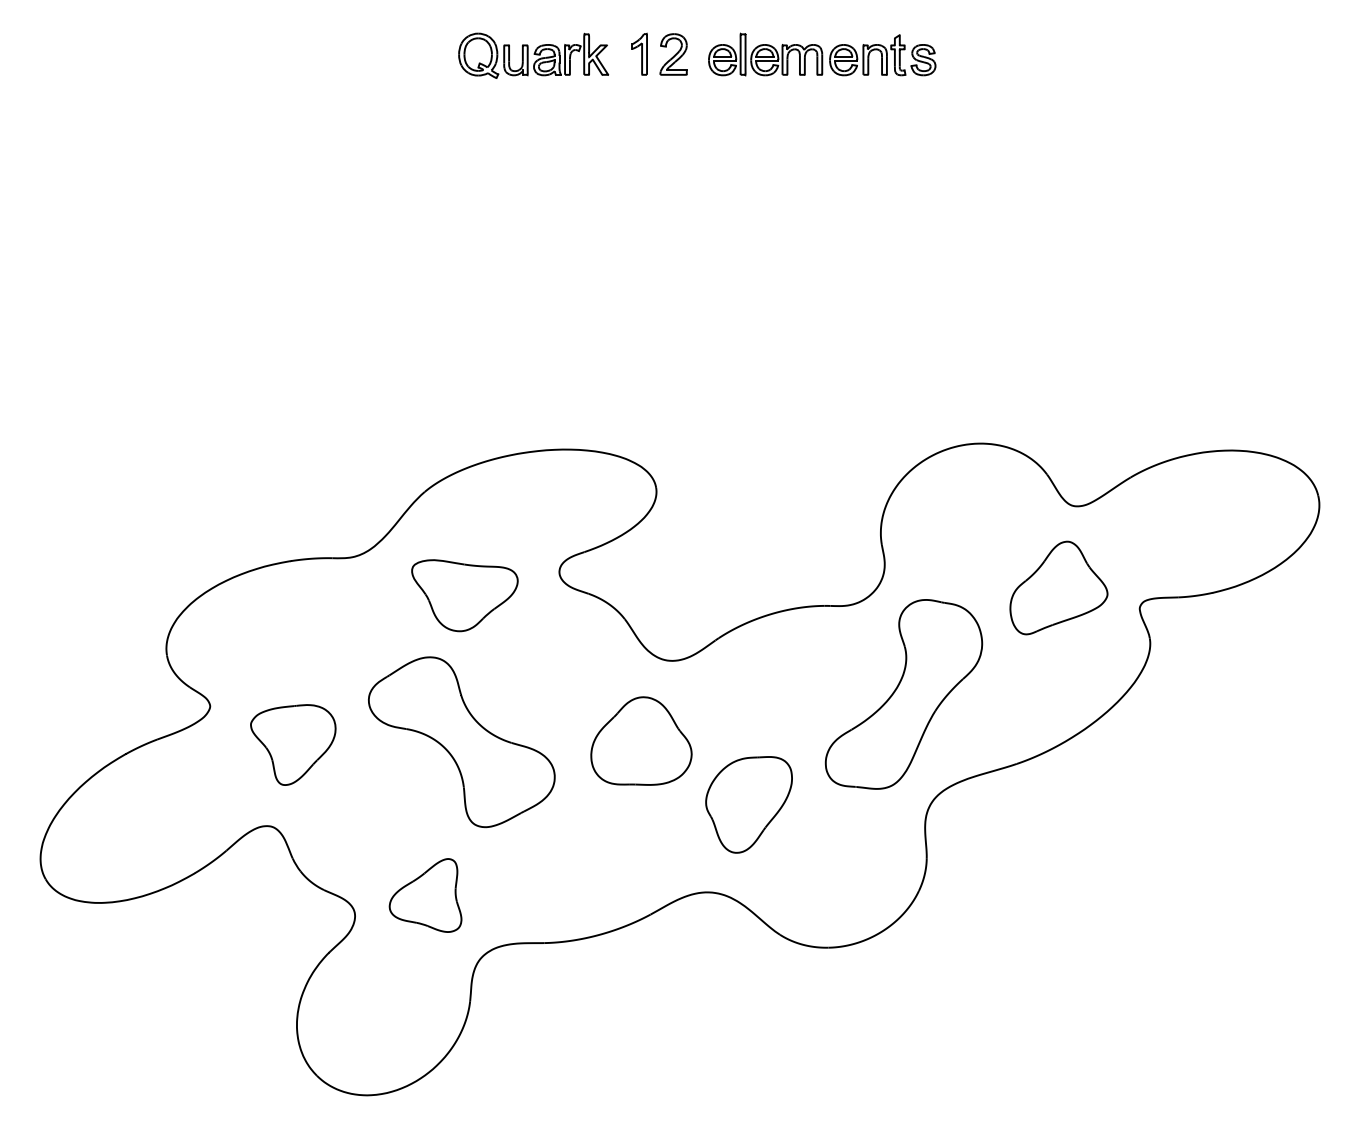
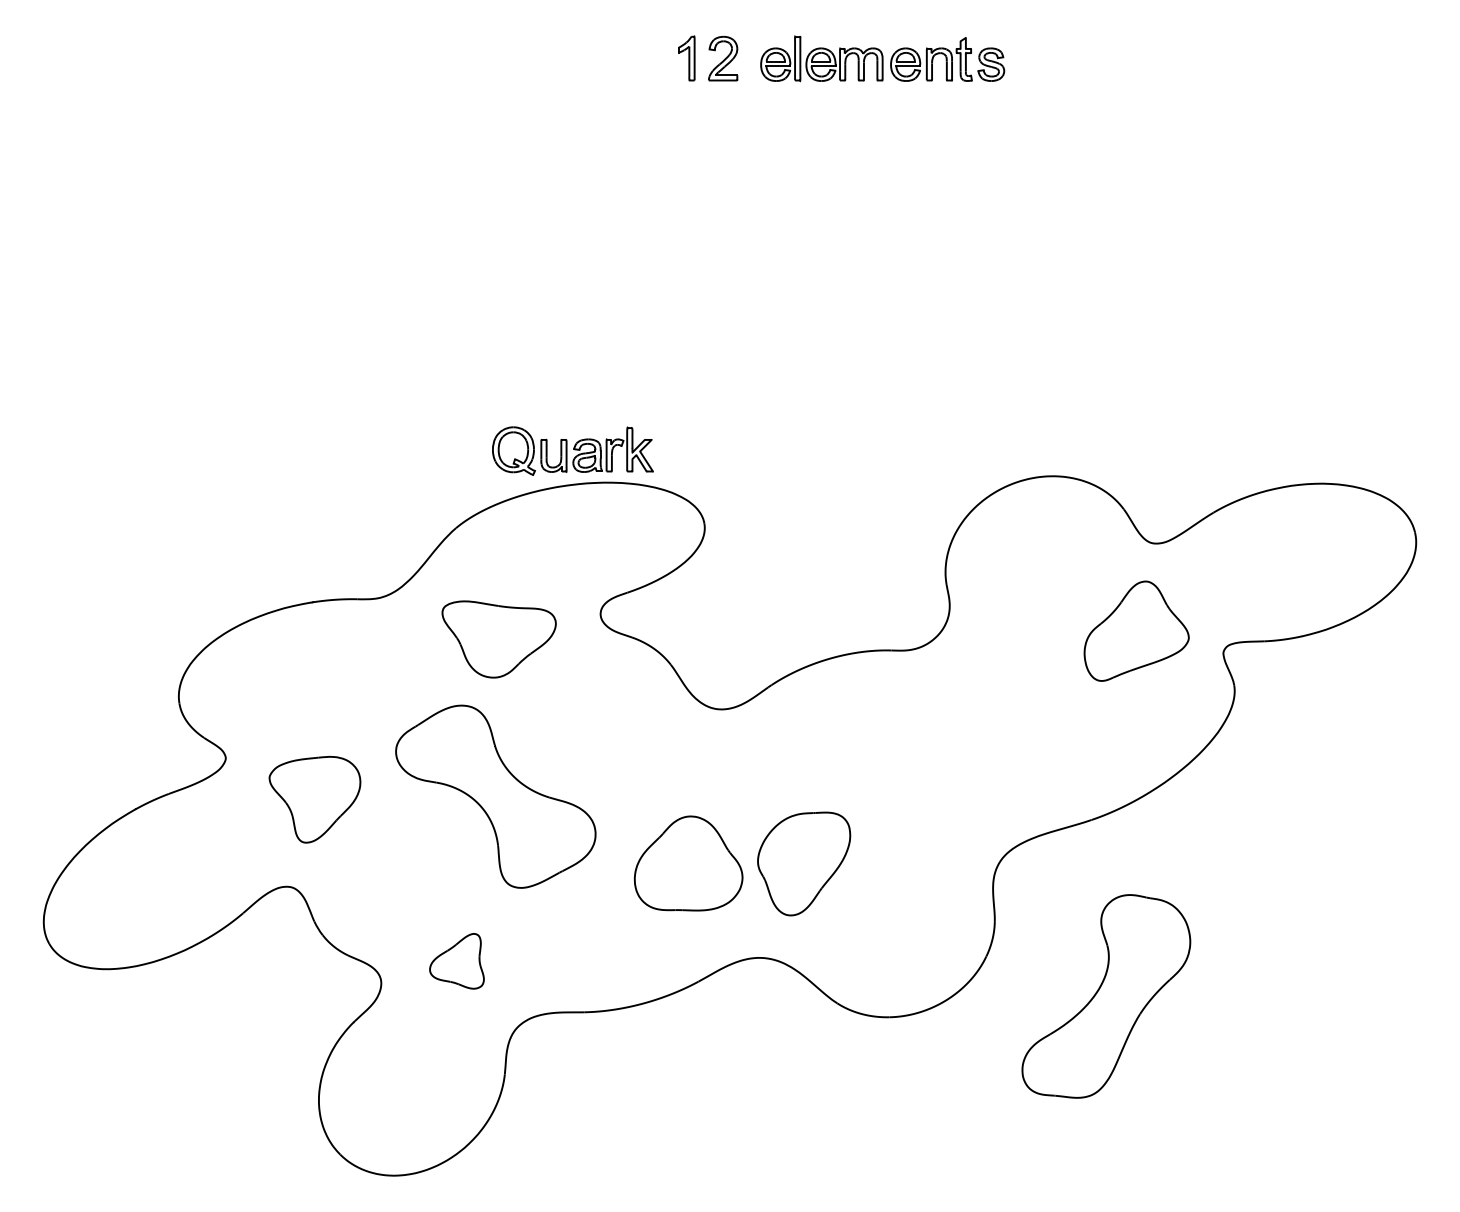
part: (533, 55) -> (572, 450), moved
part: (904, 694) -> (1106, 996), moved
part: (641, 741) -> (688, 863), moved
part: (425, 895) -> (456, 961), size x0.7

